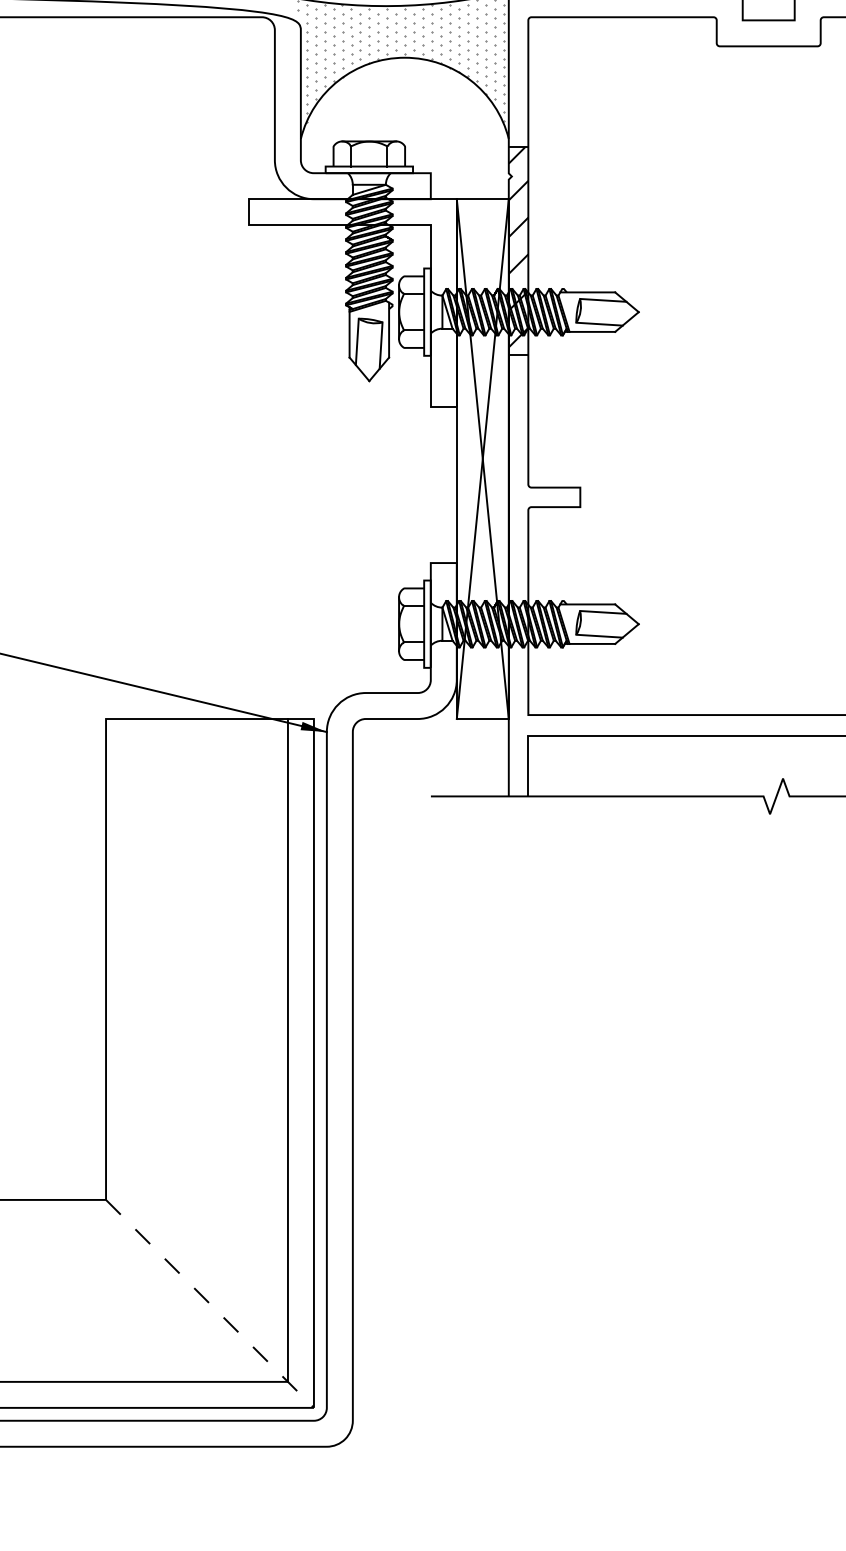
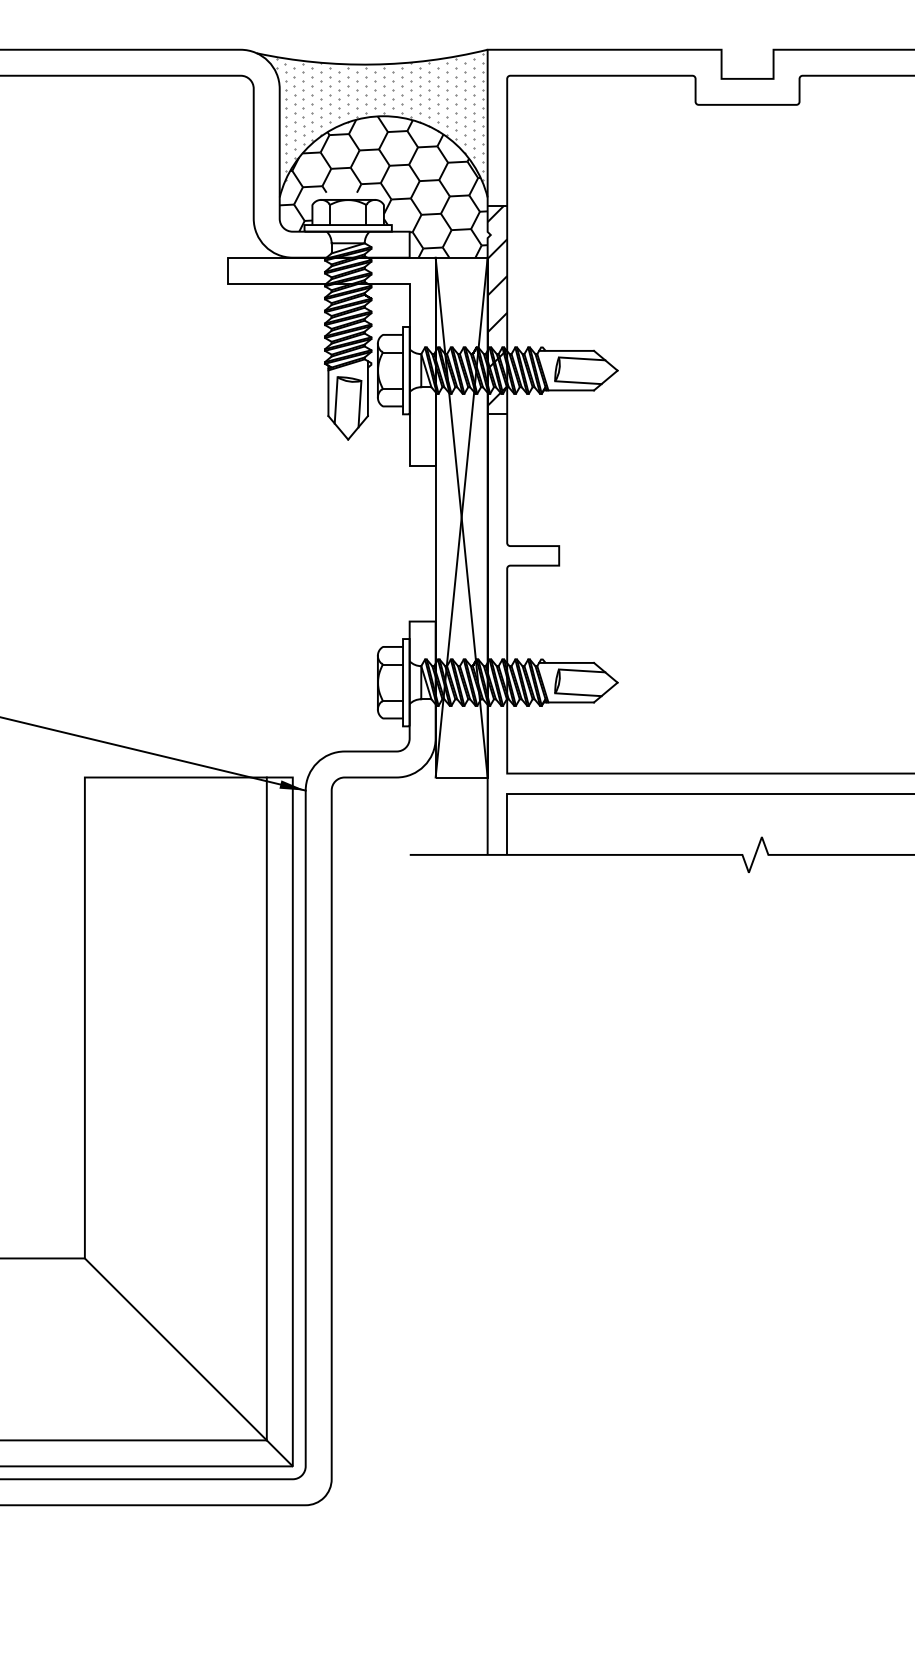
hatch: (404, 128) -> (383, 186), added
line: (209, 1304) -> (188, 1362), dashed -> solid

